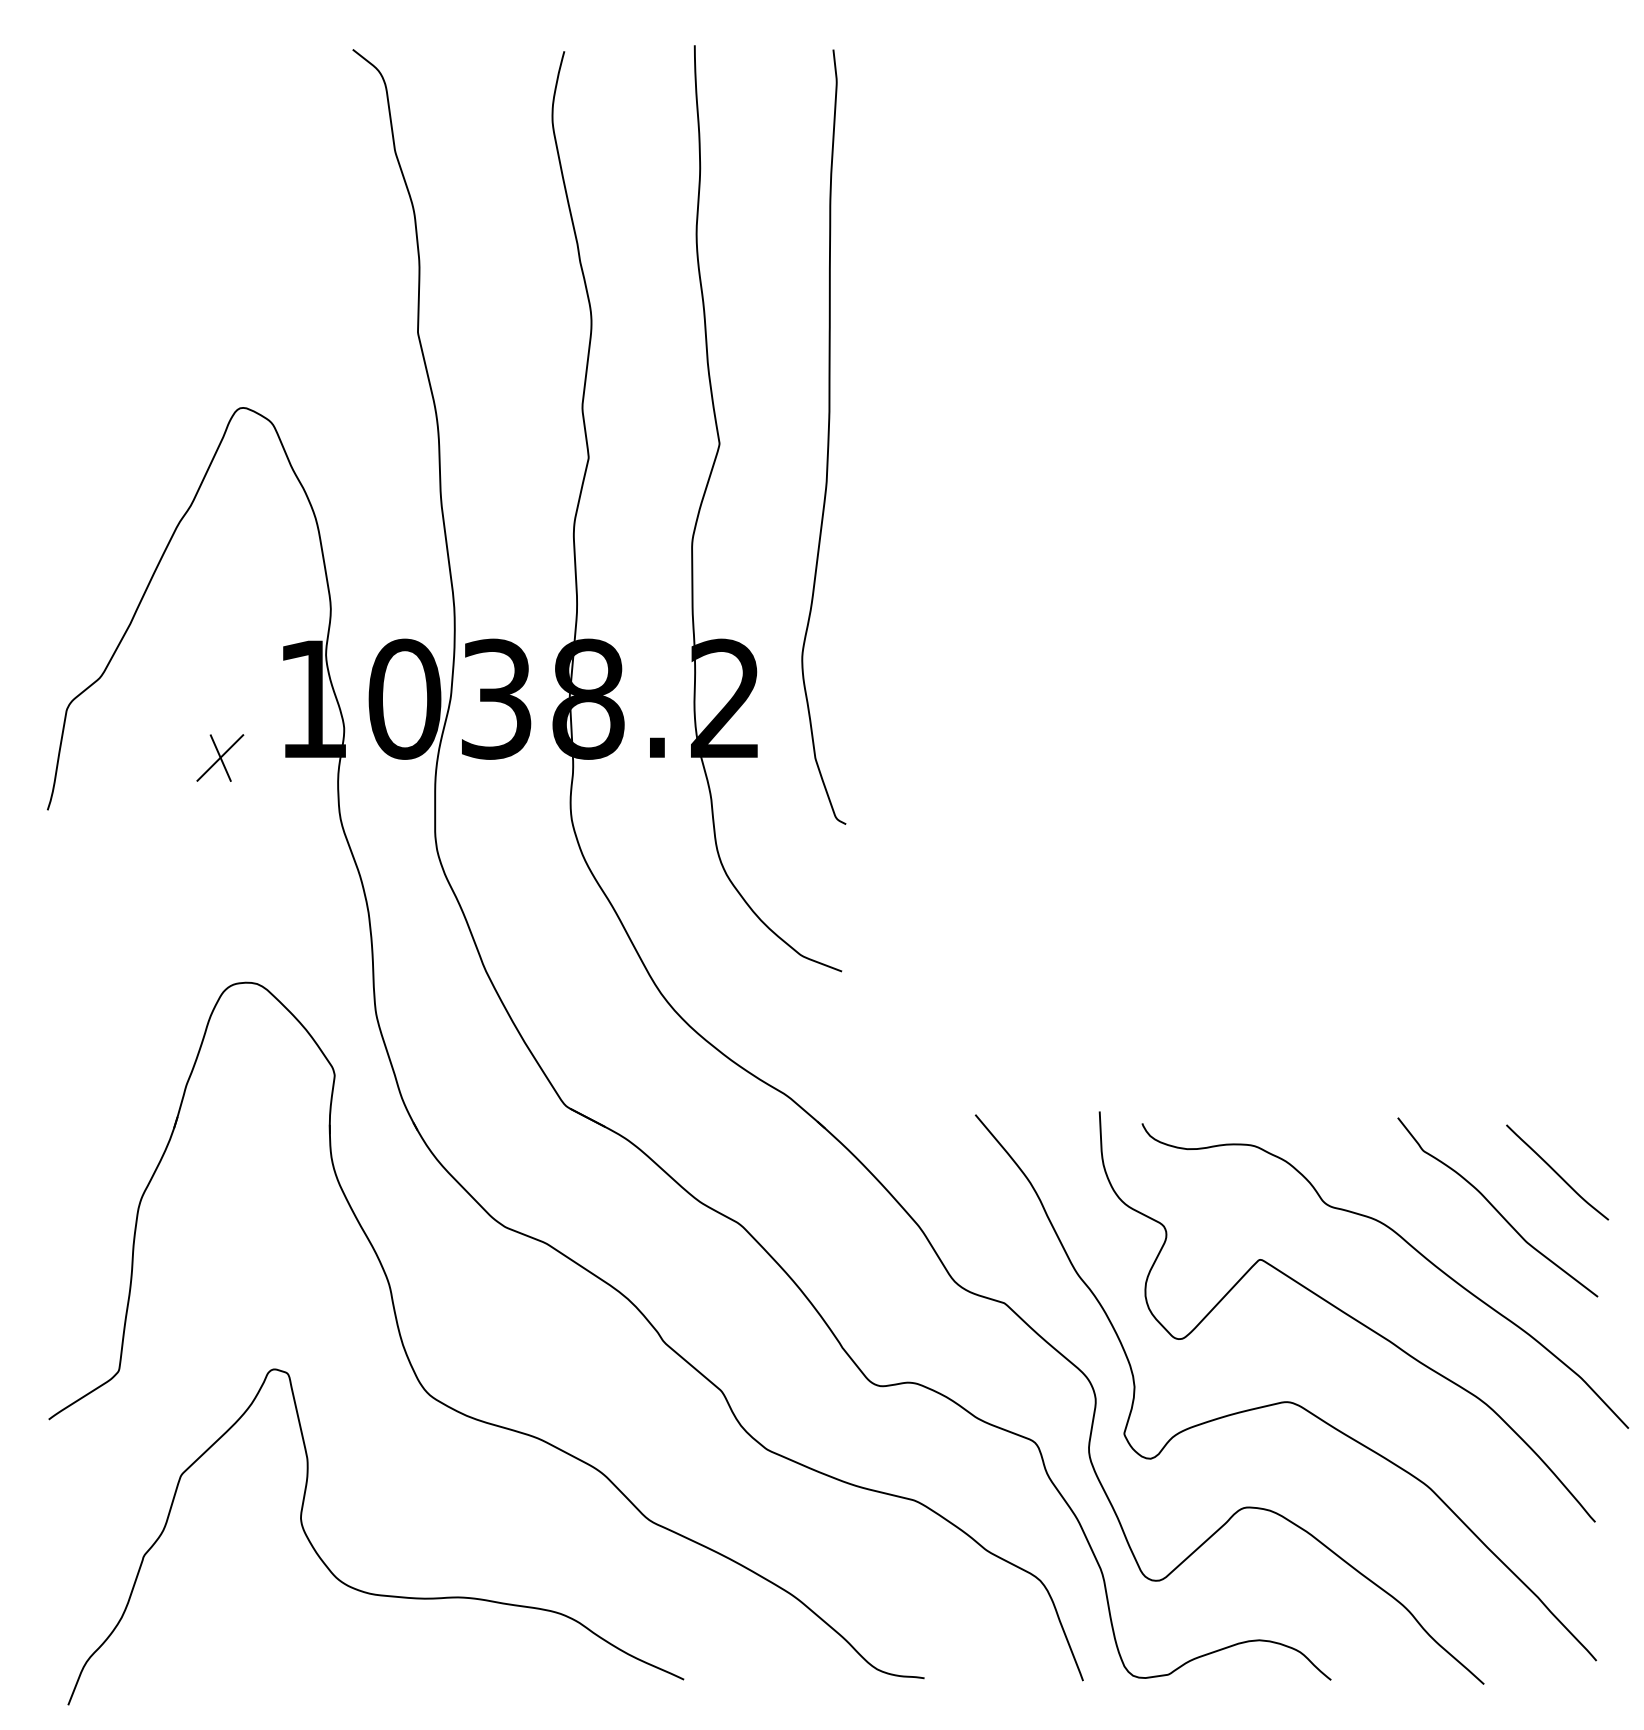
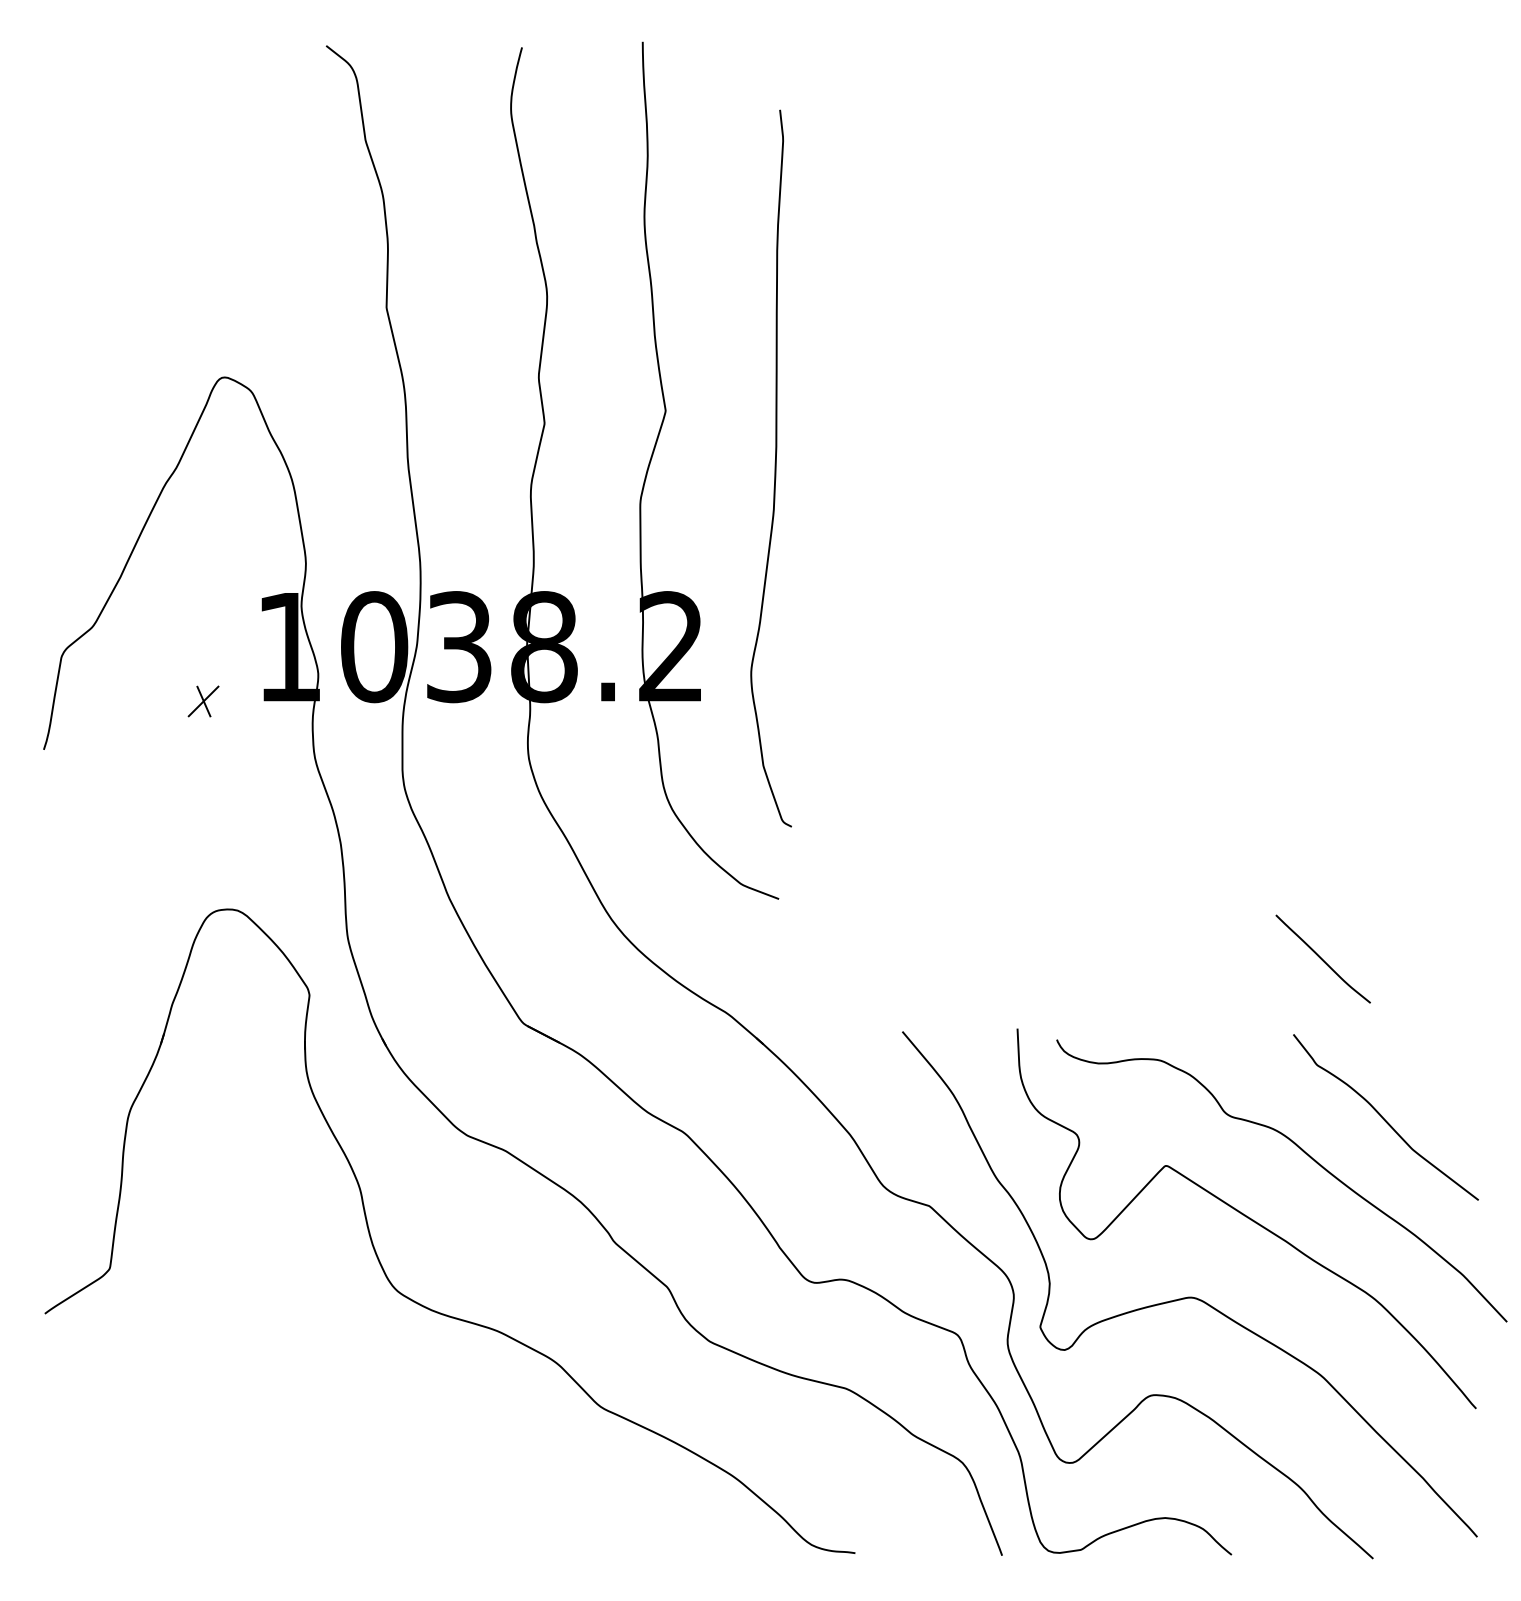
curve: (827, 437) -> (774, 468), moved
part: (220, 758) -> (203, 701), size x0.7
curve: (1556, 1171) -> (1322, 958), moved
curve: (350, 1585) -> (324, 1467), removed

